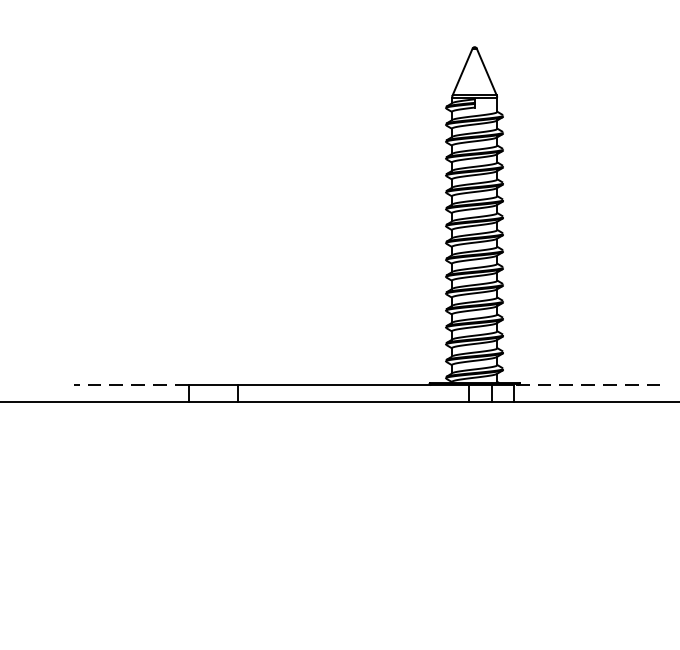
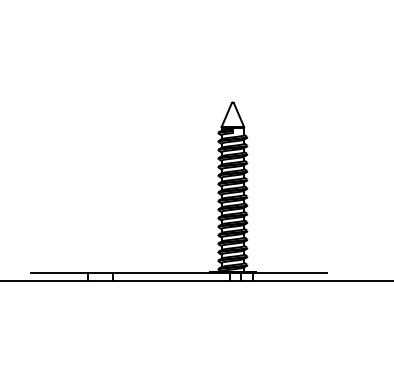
line: (131, 383) -> (59, 272), dashed -> solid
line: (586, 383) -> (289, 272), dashed -> solid

